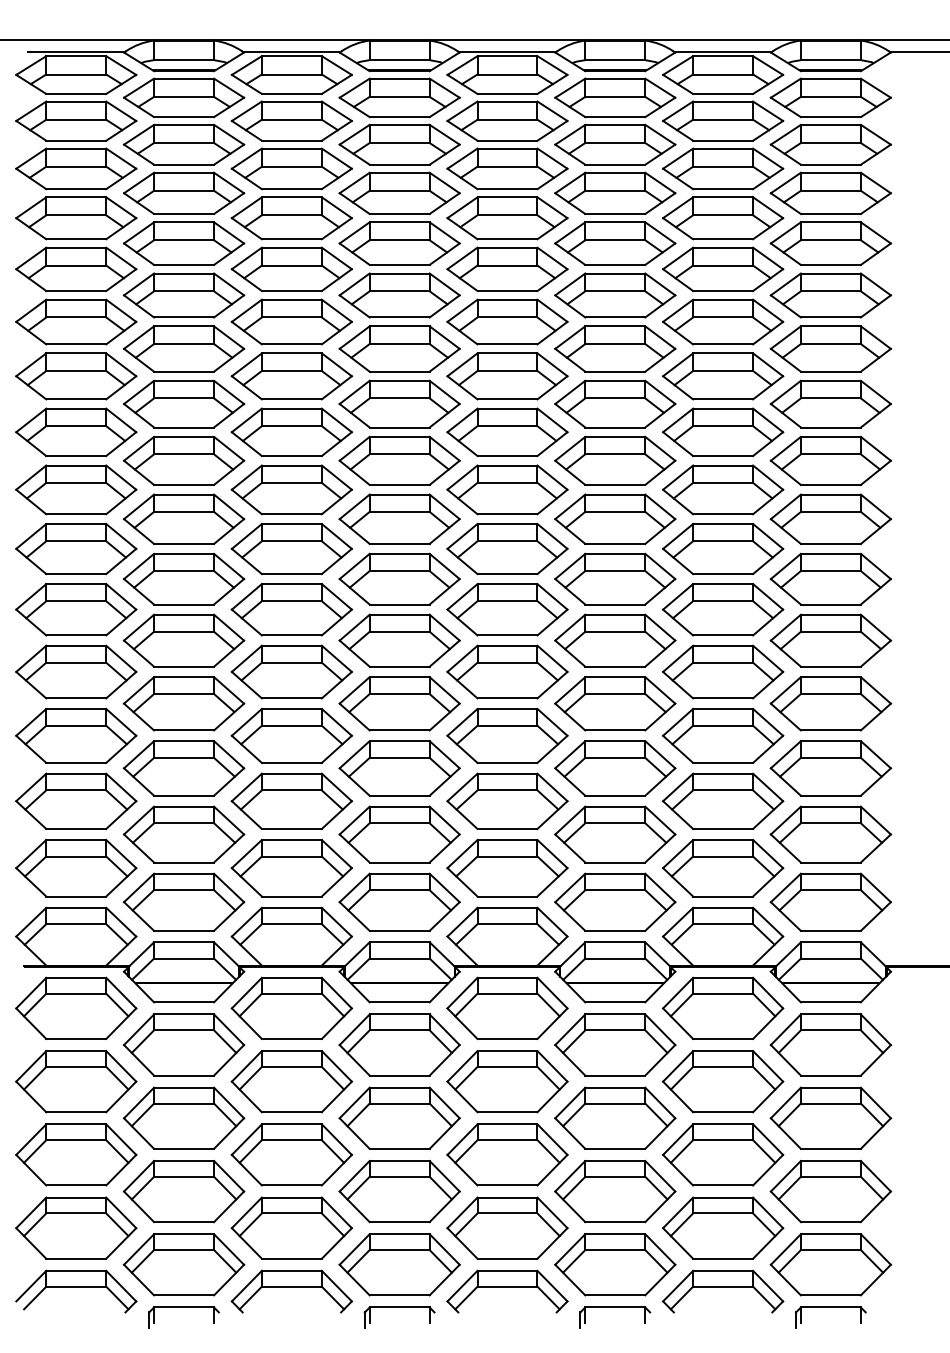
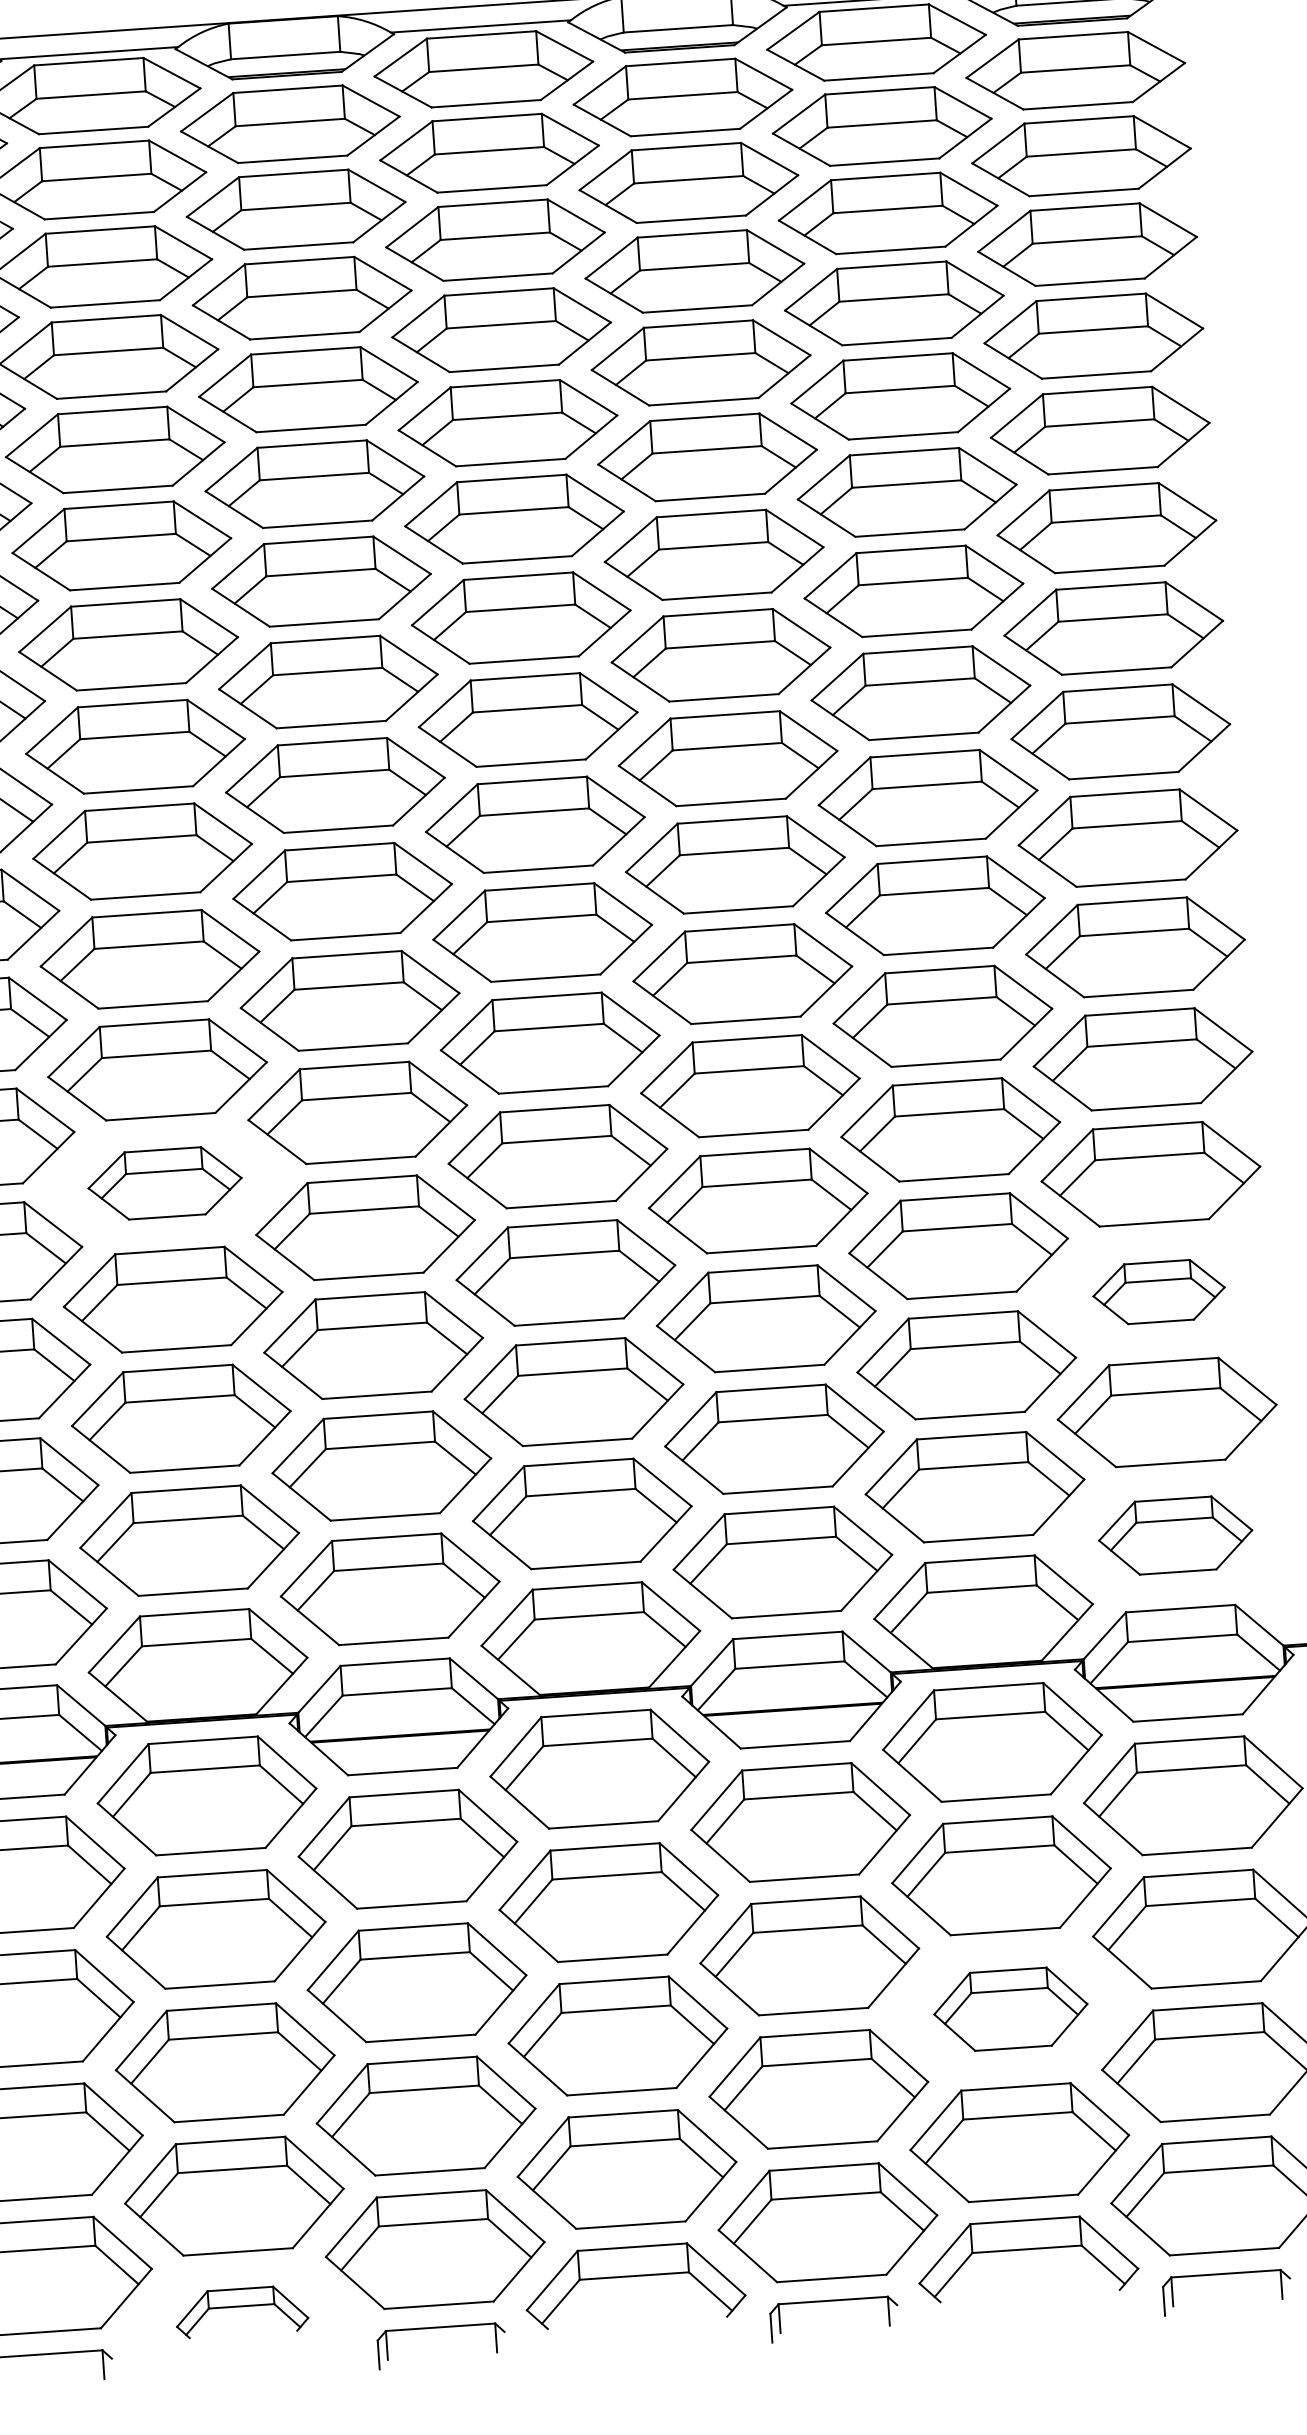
part: (291, 671) -> (164, 1182), size x0.7
part: (830, 768) -> (1158, 1292), size x0.6
part: (830, 901) -> (1174, 1534), size x0.7
part: (723, 1154) -> (1011, 2008), size x0.7
part: (291, 1291) -> (241, 2311), size x0.6

